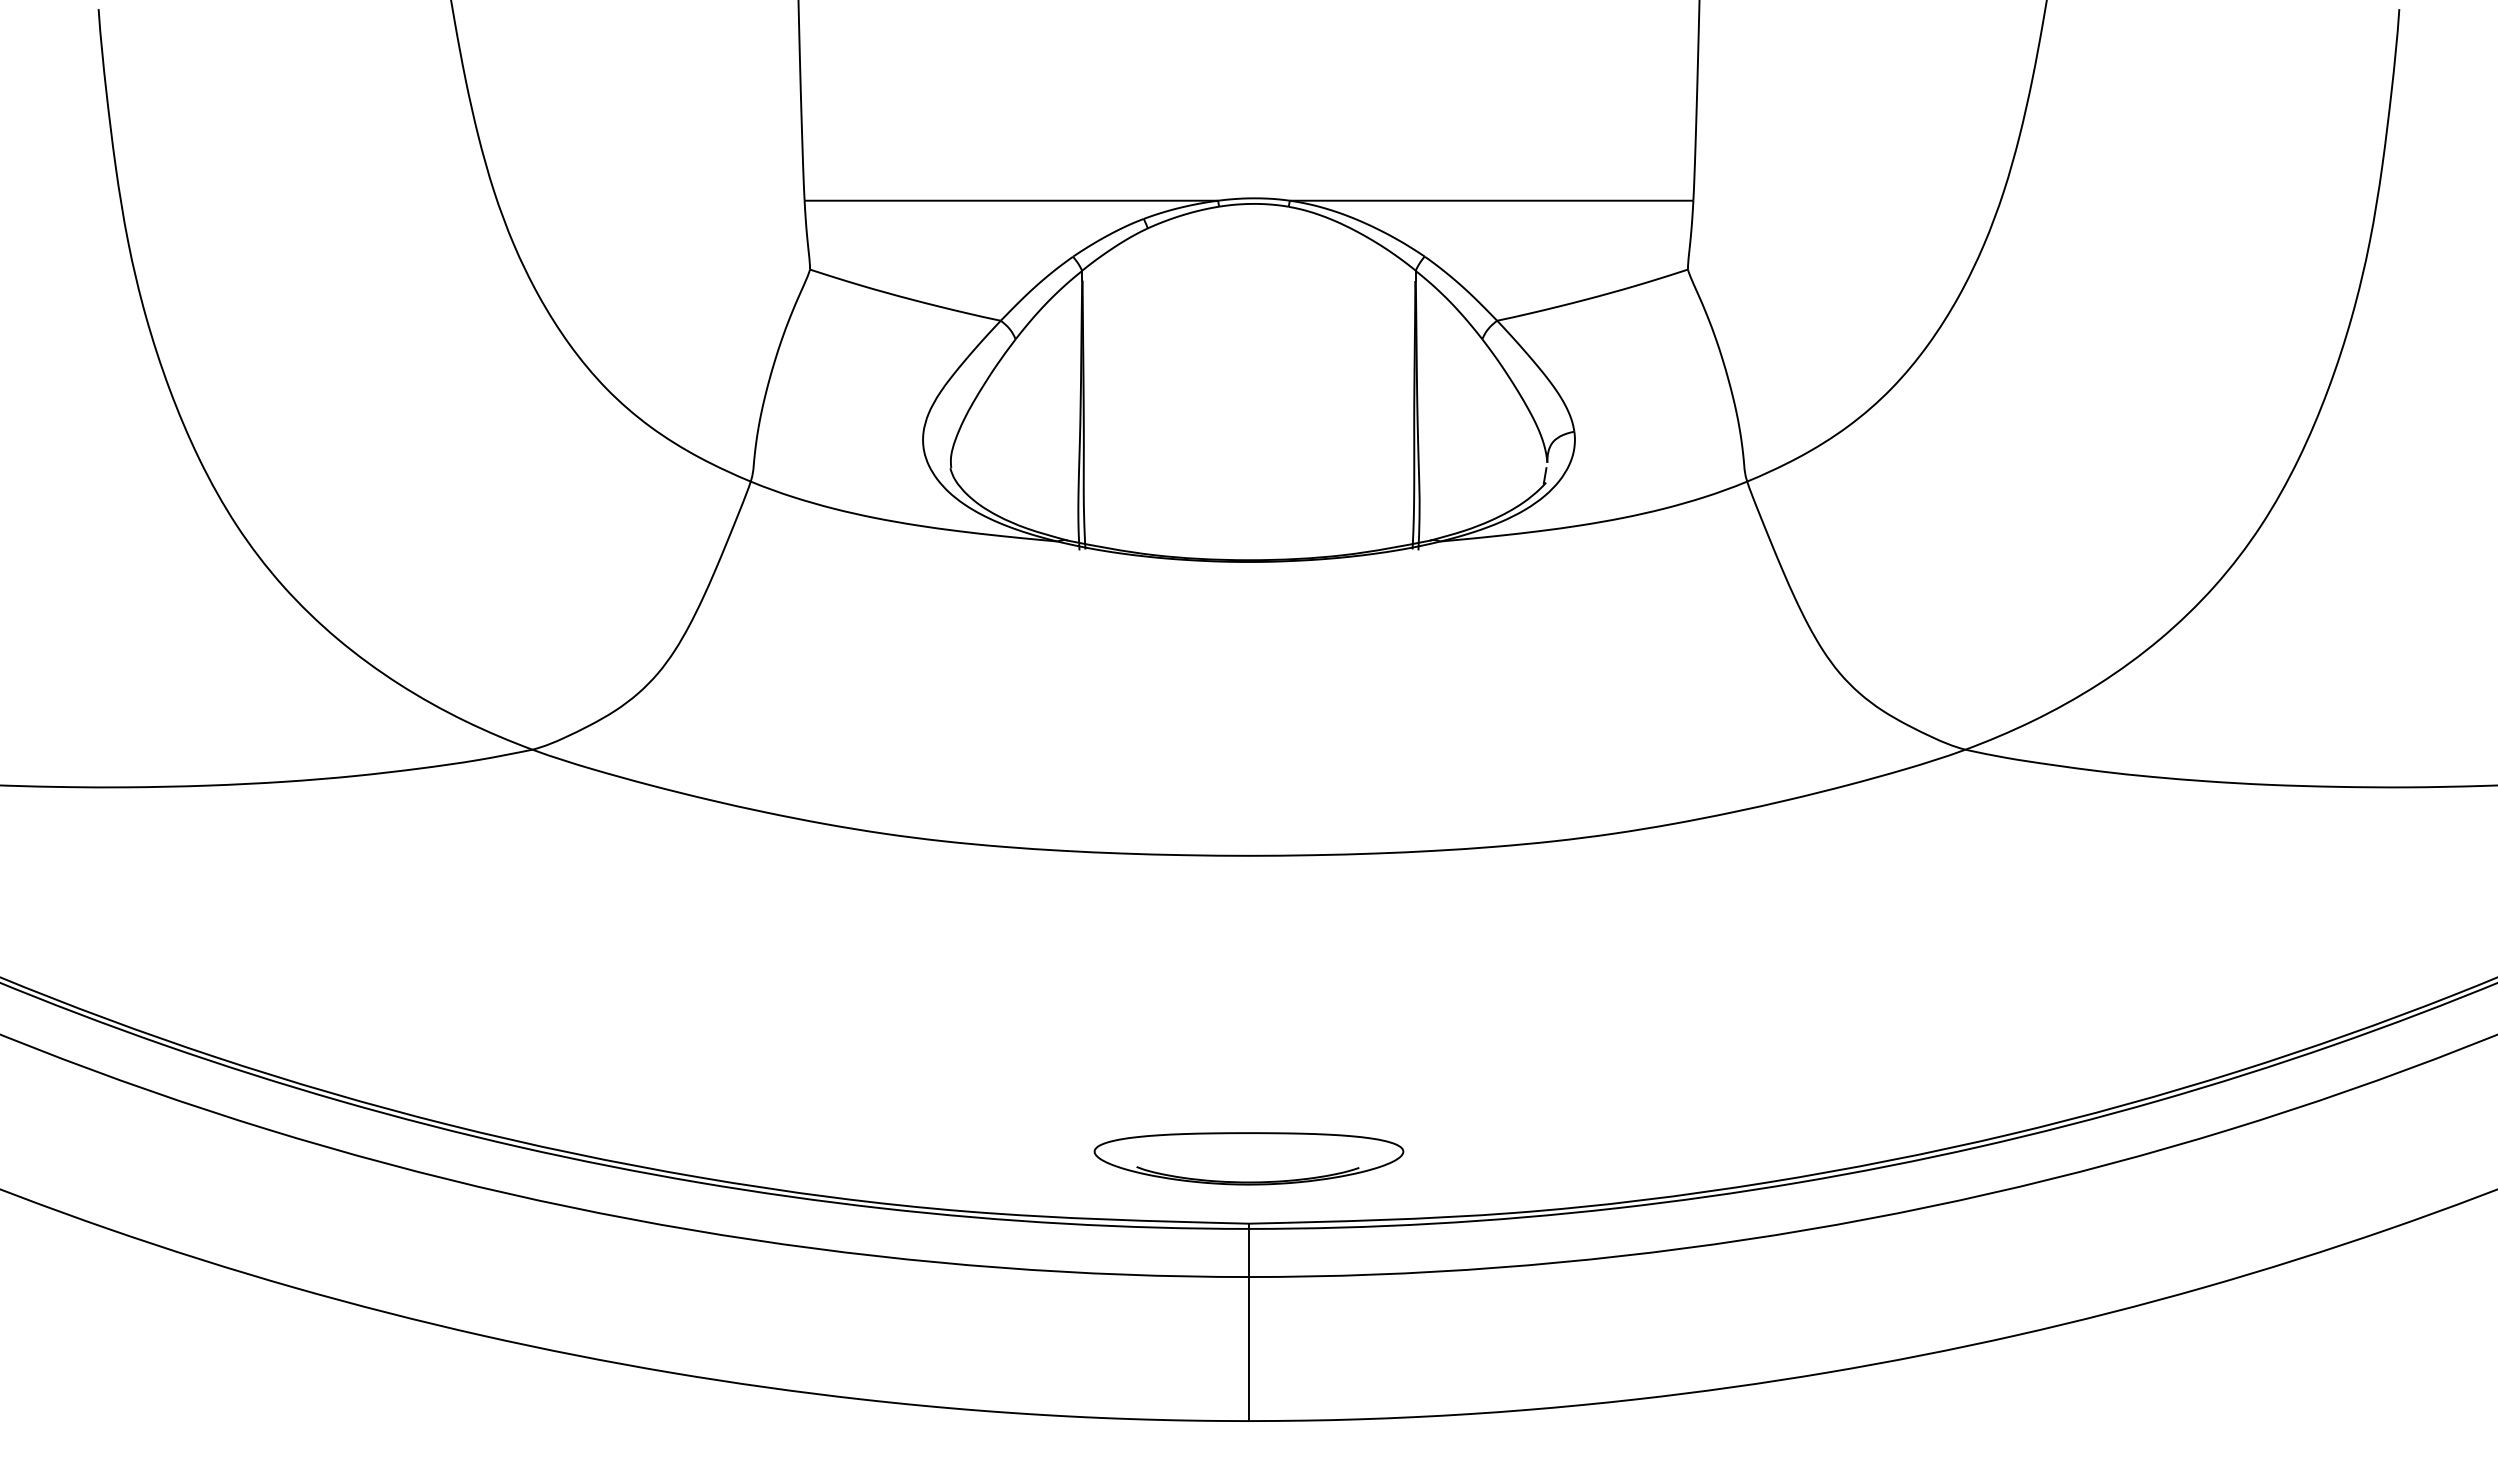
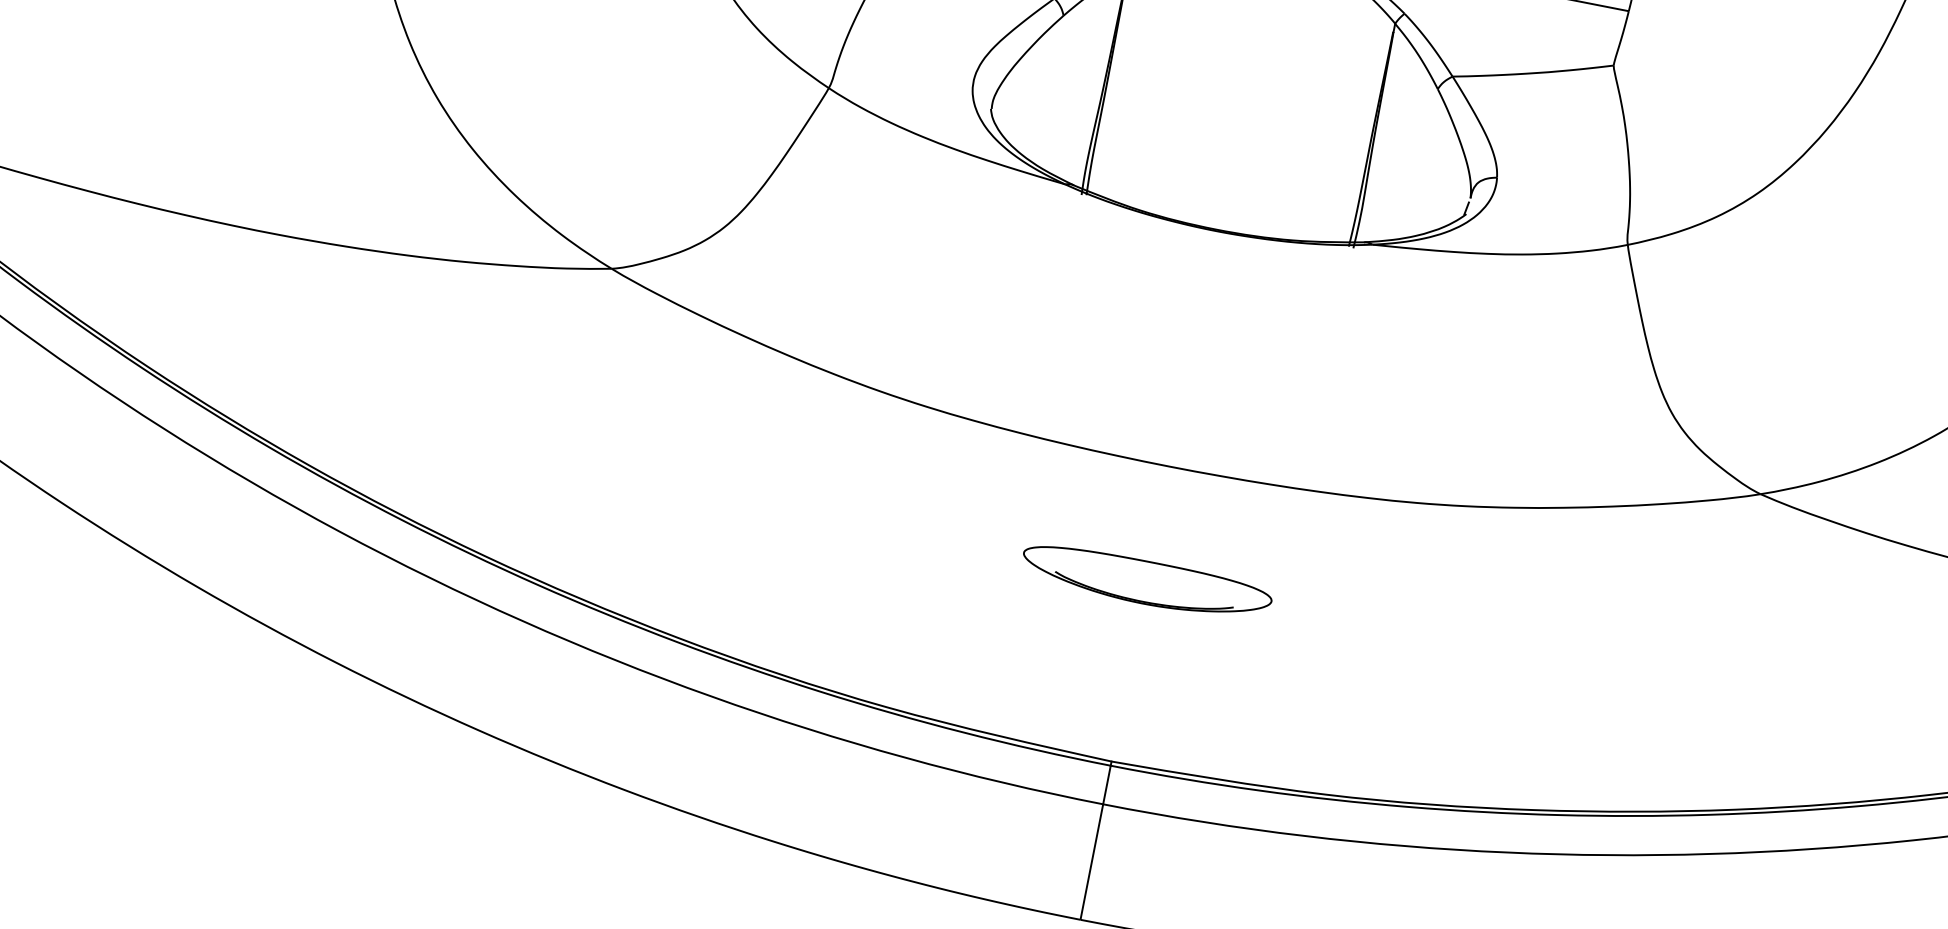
part: (1248, 1158) -> (1146, 582), moved

